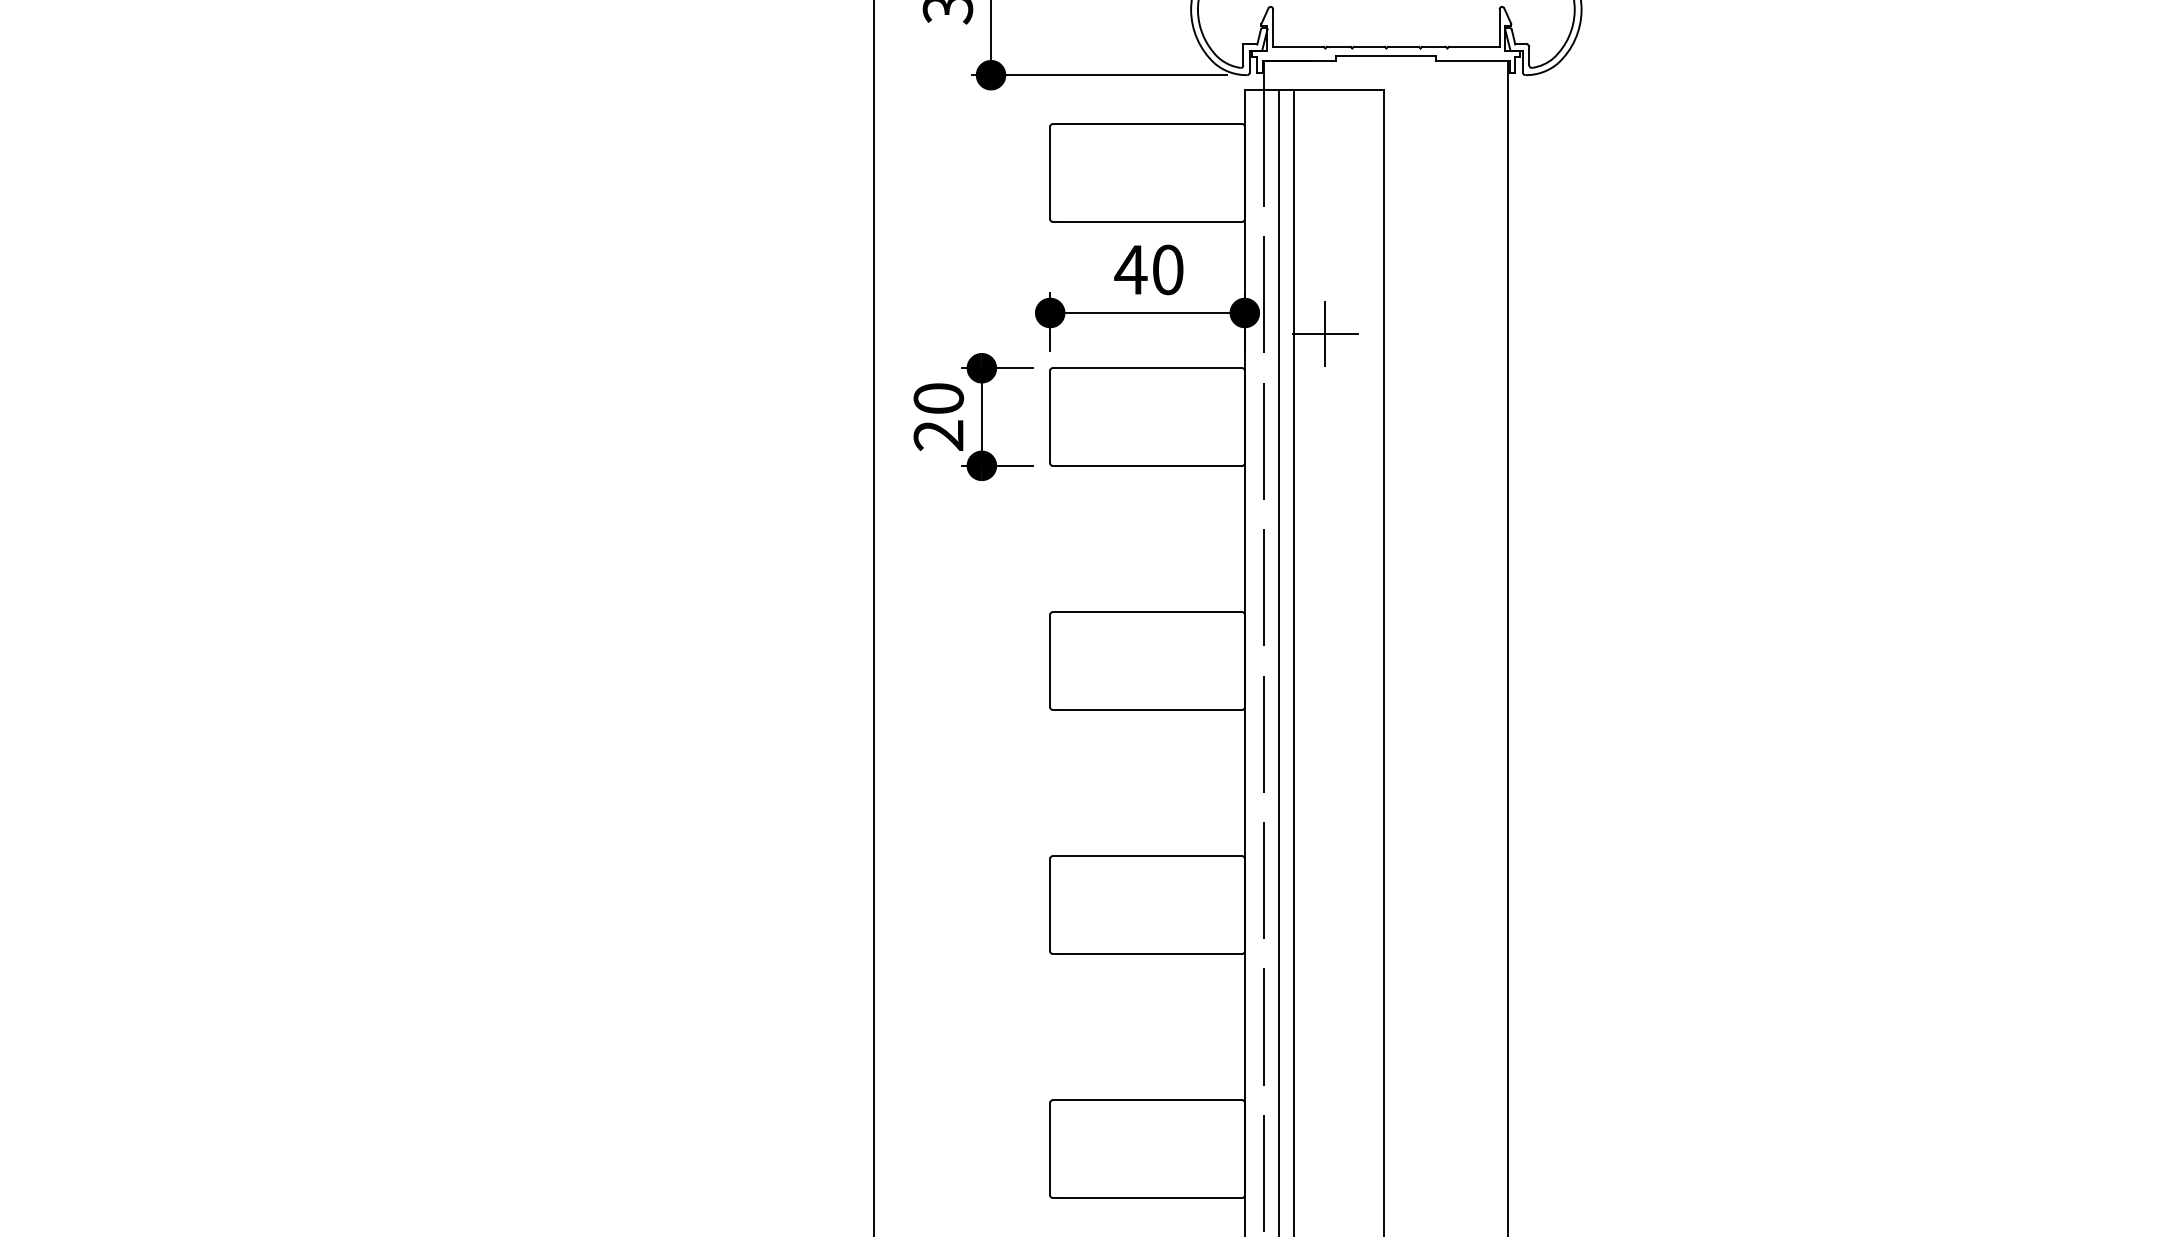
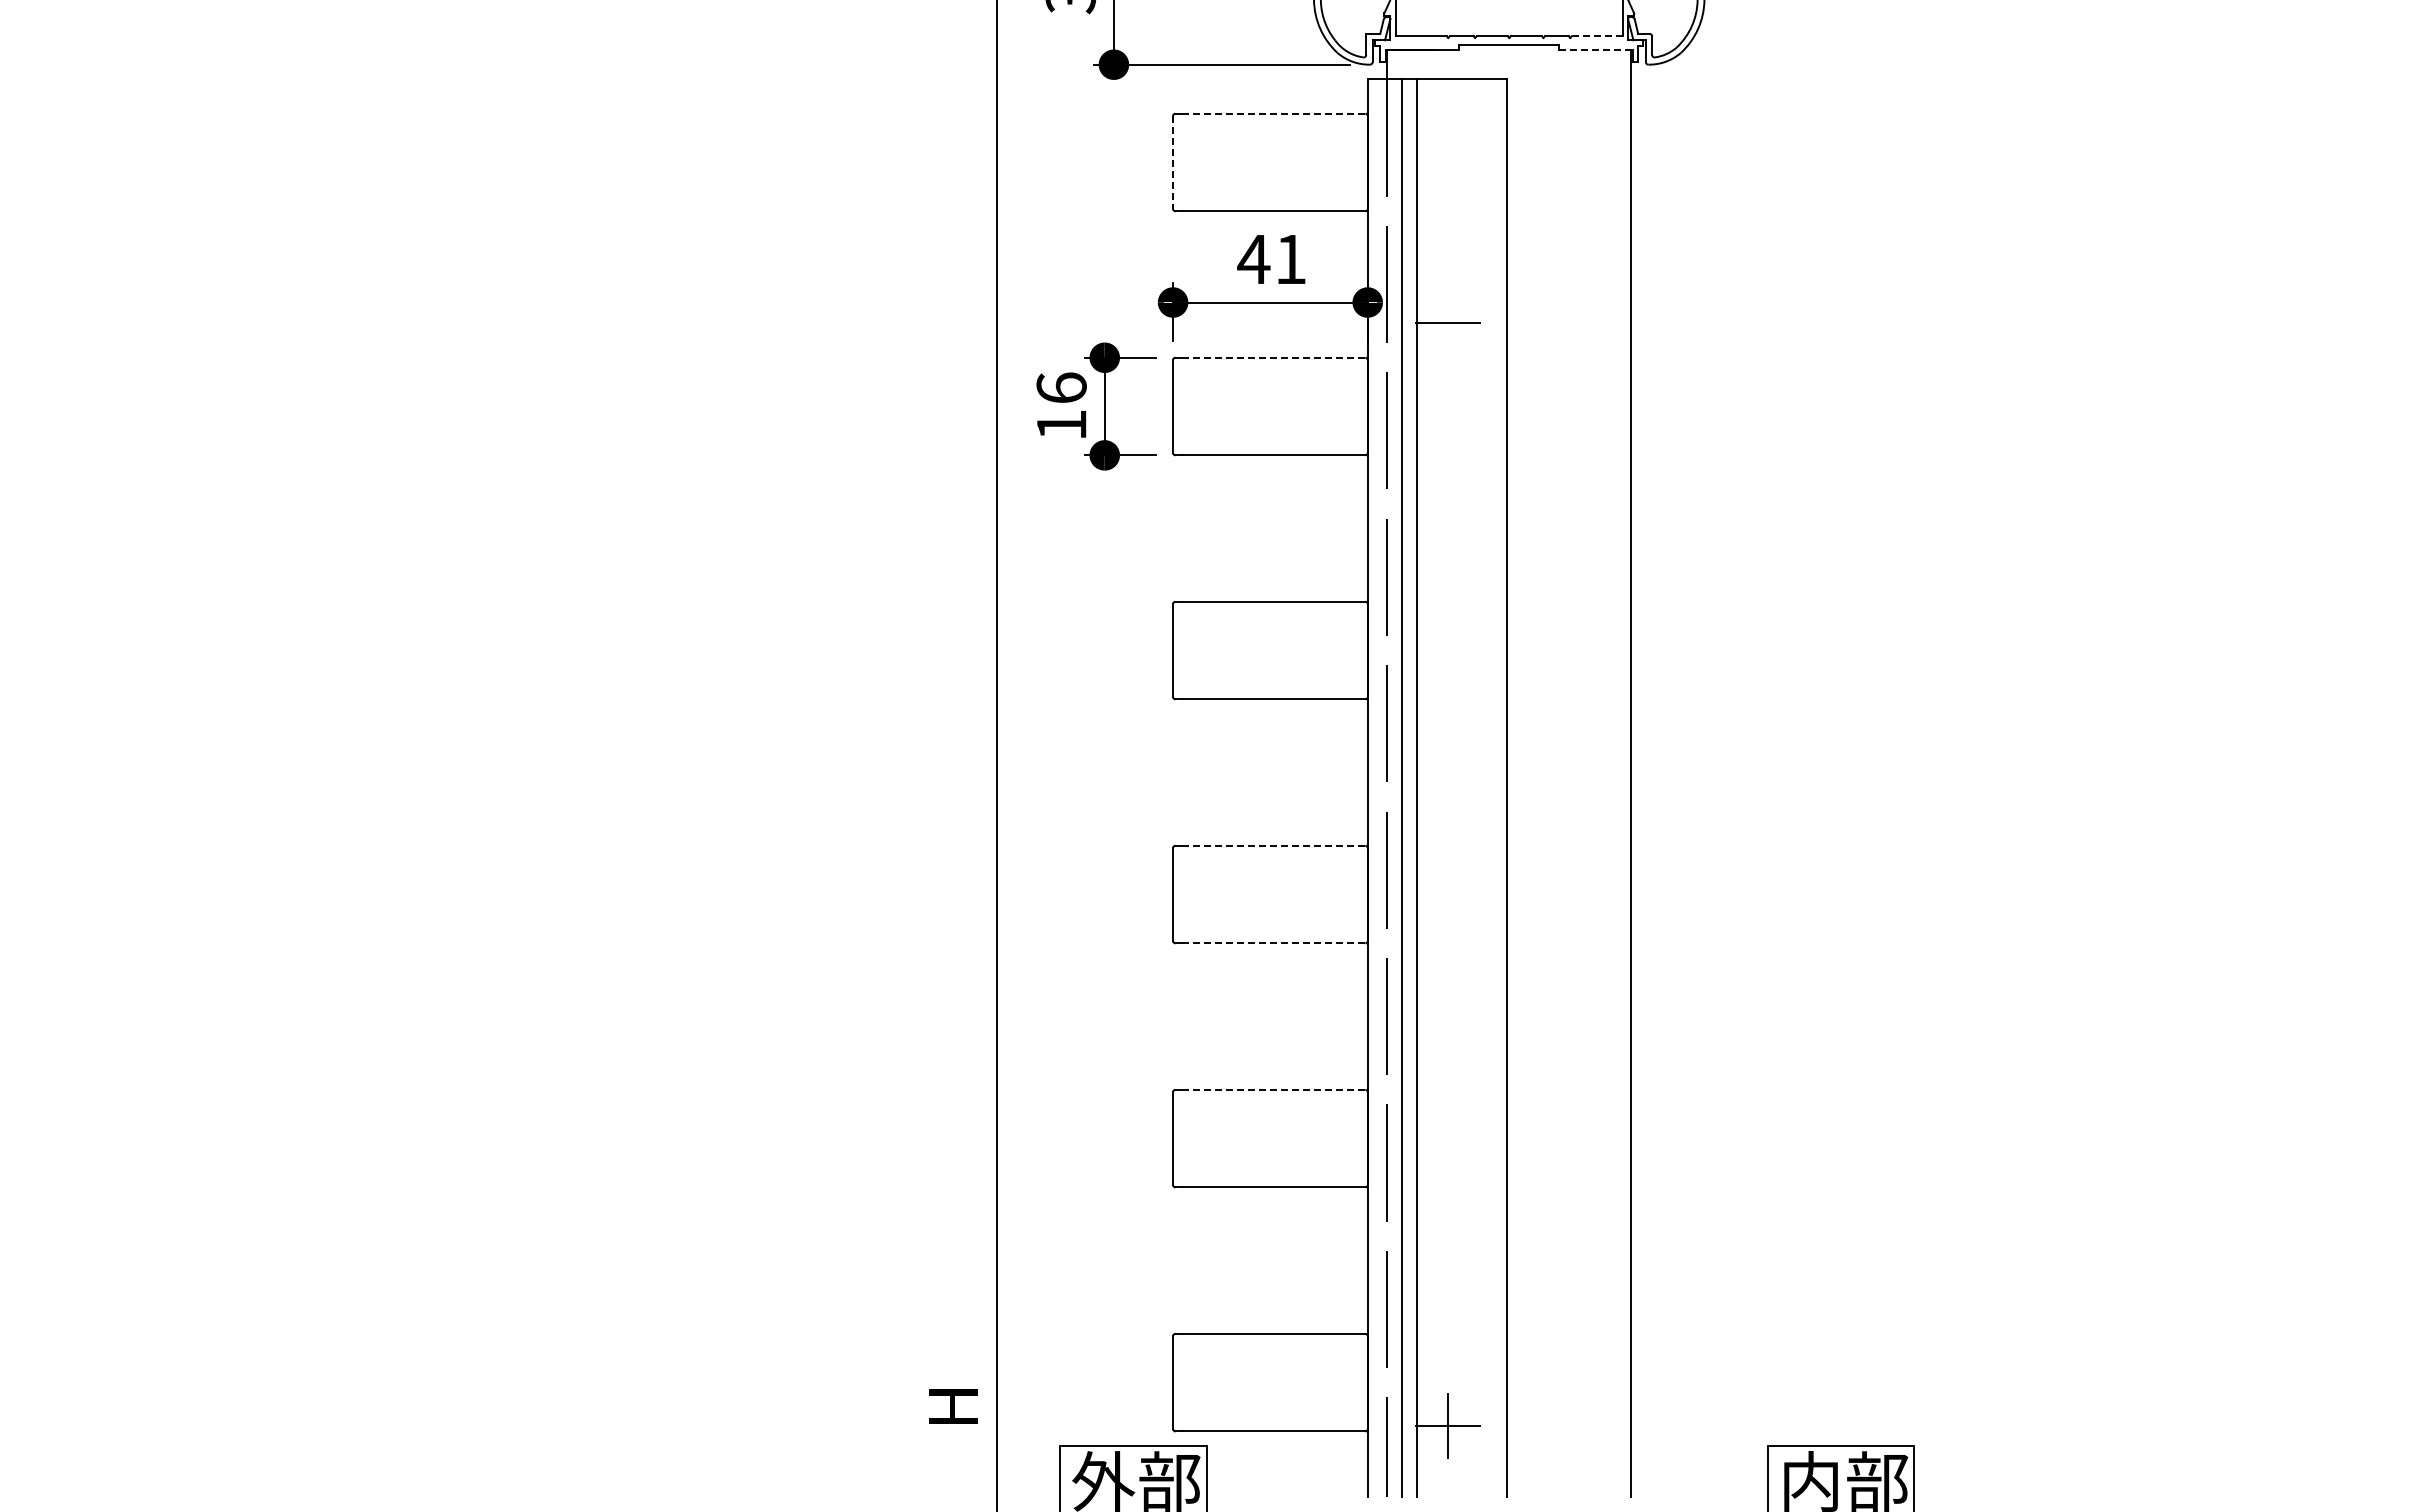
line: (1474, 46) -> (1597, 36), solid -> dashed
line: (1472, 60) -> (1595, 50), solid -> dashed
line: (1150, 123) -> (1273, 113), solid -> dashed
line: (1050, 173) -> (1173, 163), solid -> dashed
text: (1168, 269) -> (1291, 259), 40 -> 41
line: (1325, 333) -> (1448, 323), removed
line: (1150, 367) -> (1273, 357), solid -> dashed
text: (938, 416) -> (1061, 406), 20 -> 16
line: (1150, 855) -> (1273, 845), solid -> dashed
line: (1150, 953) -> (1273, 943), solid -> dashed
line: (1150, 1099) -> (1273, 1089), solid -> dashed

